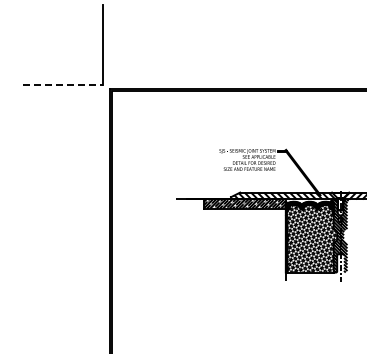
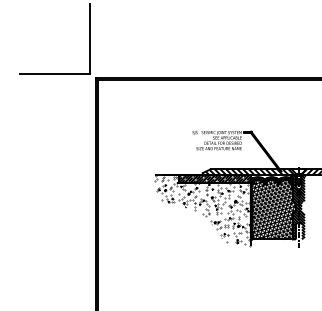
line: (63, 84) -> (55, 74), dashed -> solid
hatch: (230, 240) -> (202, 211), added

